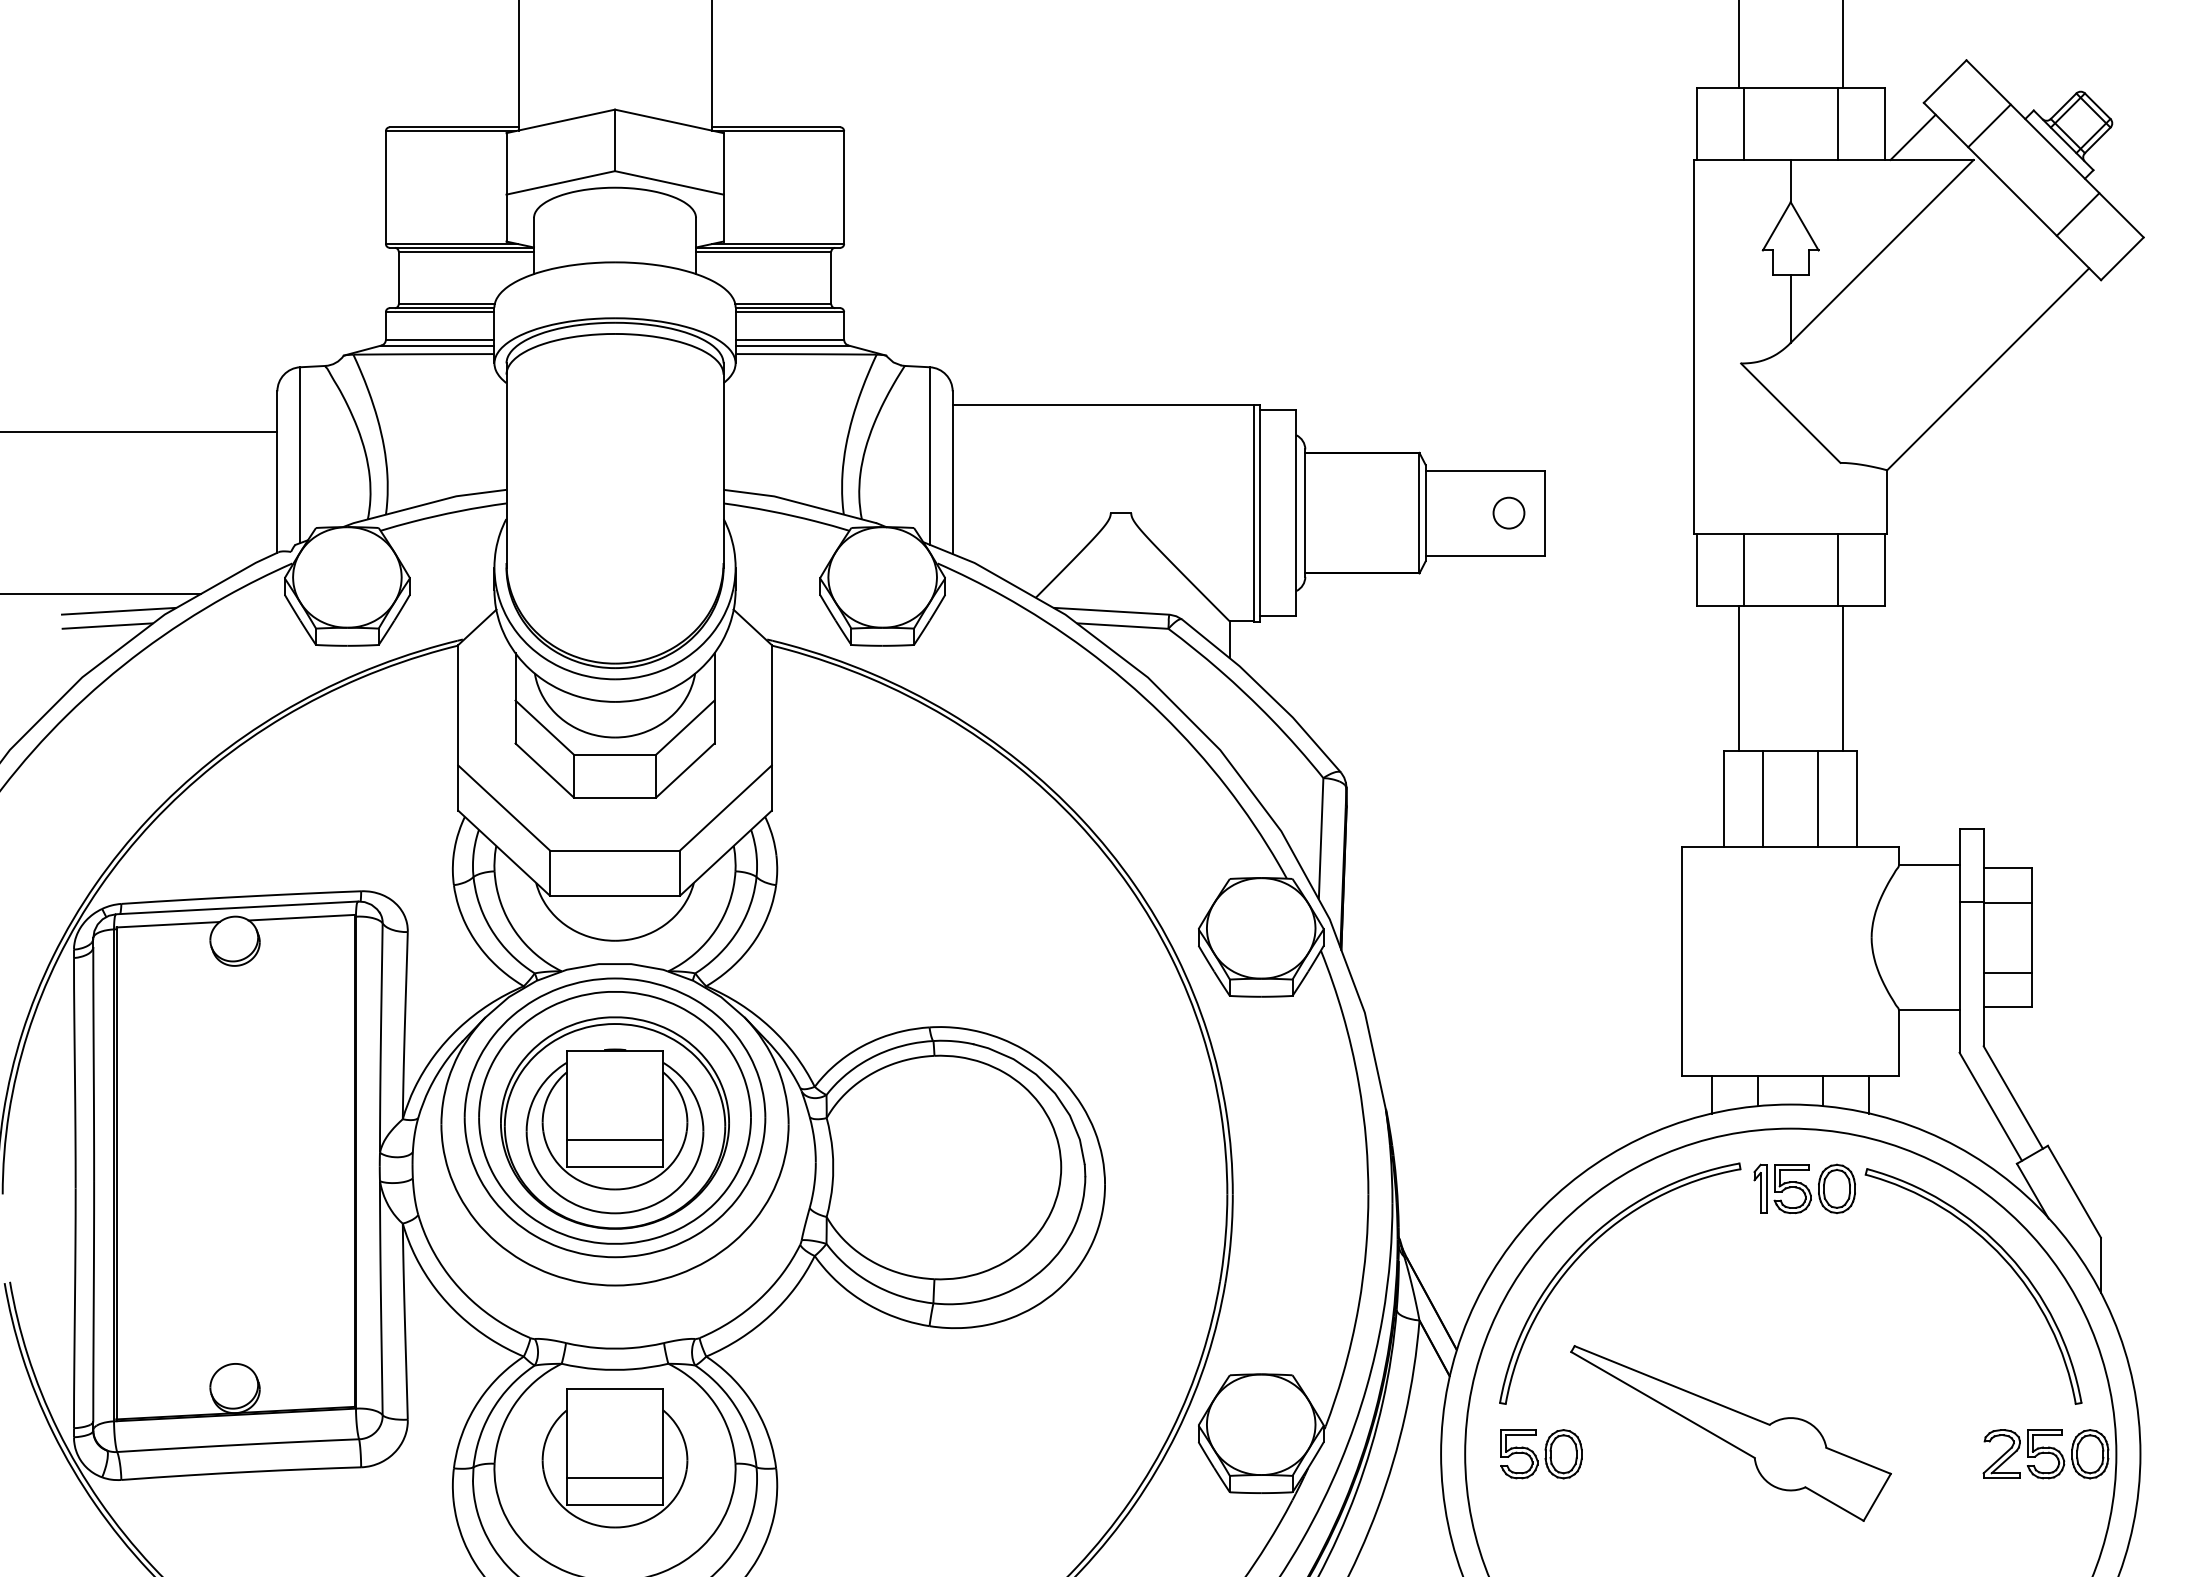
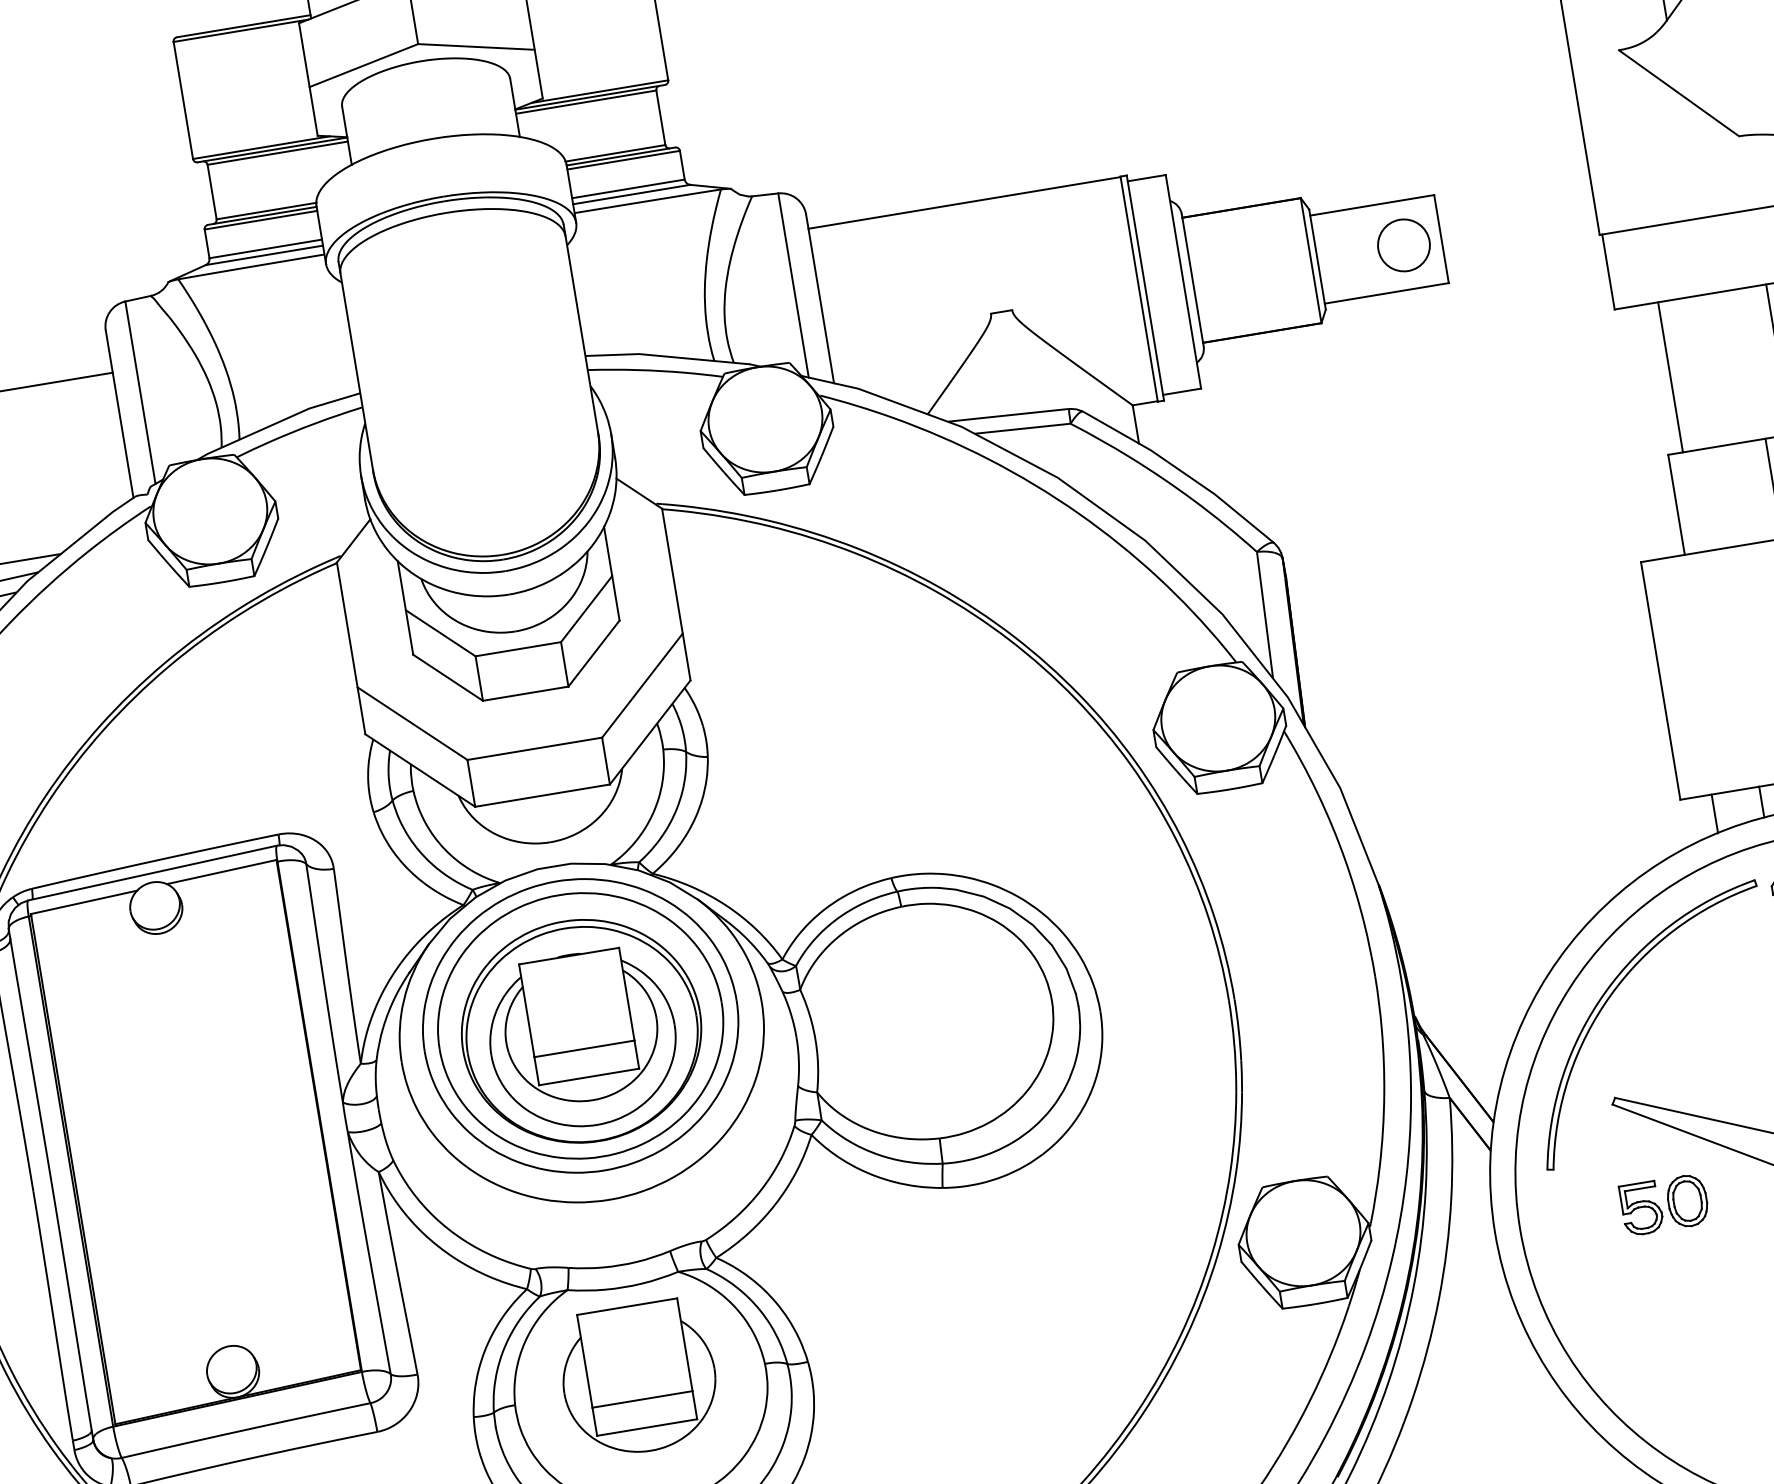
circle: (1508, 512) -> (1403, 244), size x1.6
line: (1743, 569) -> (1656, 263), removed
line: (1837, 569) -> (1754, 247), removed
line: (1763, 798) -> (1716, 497), removed
part: (1541, 1454) -> (1664, 1205), moved

